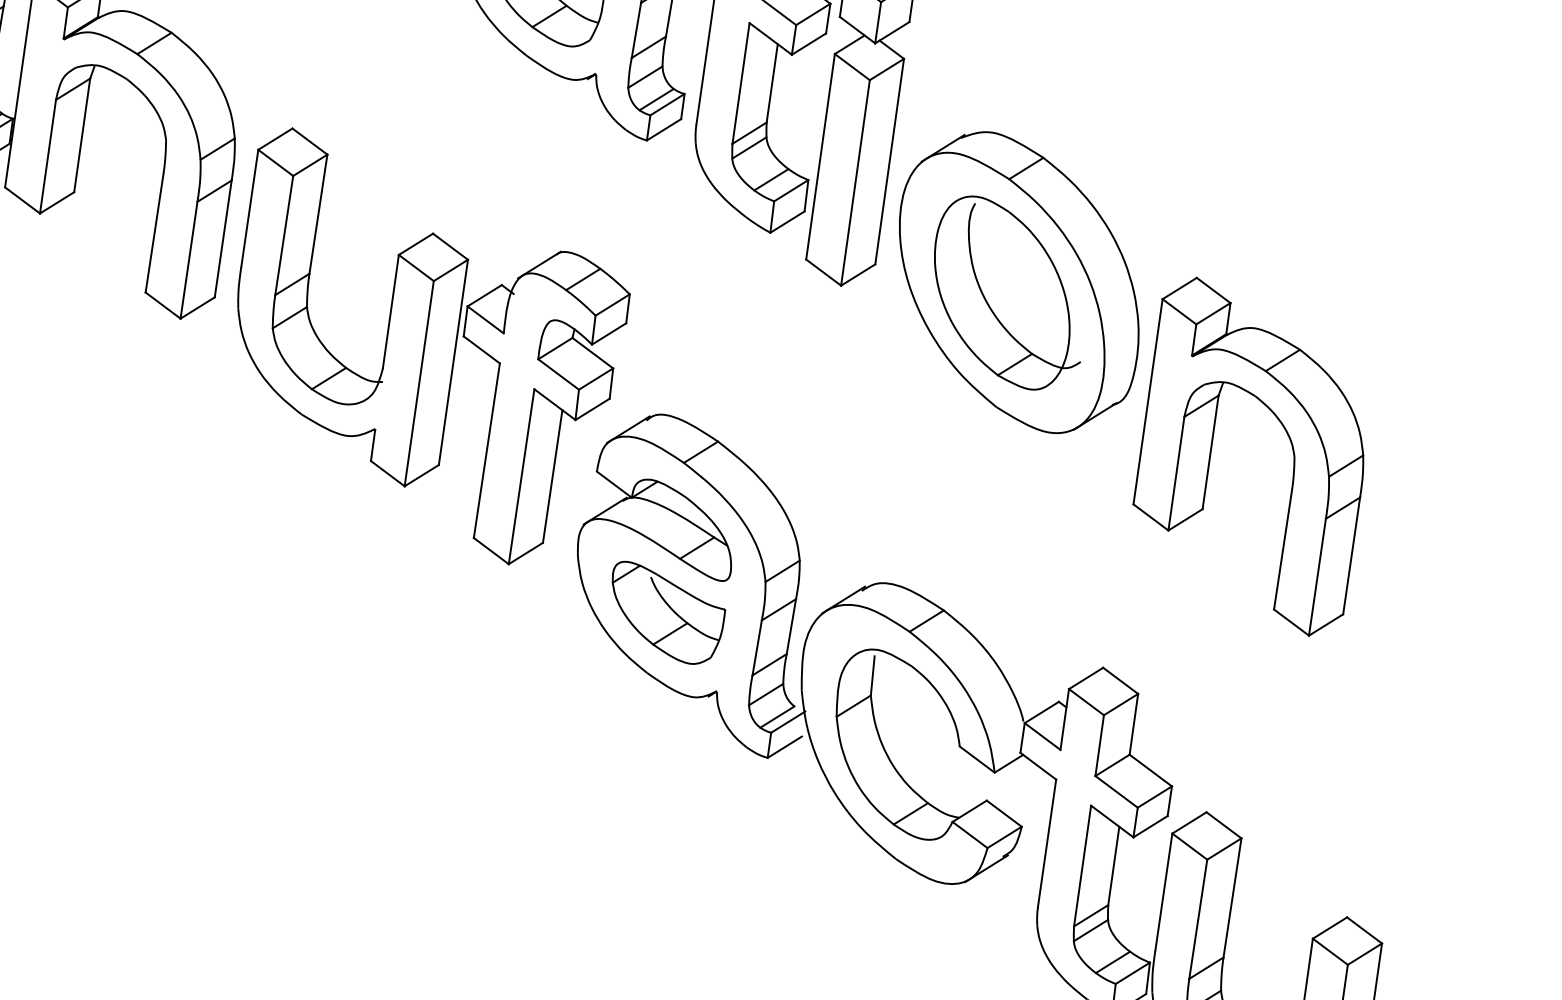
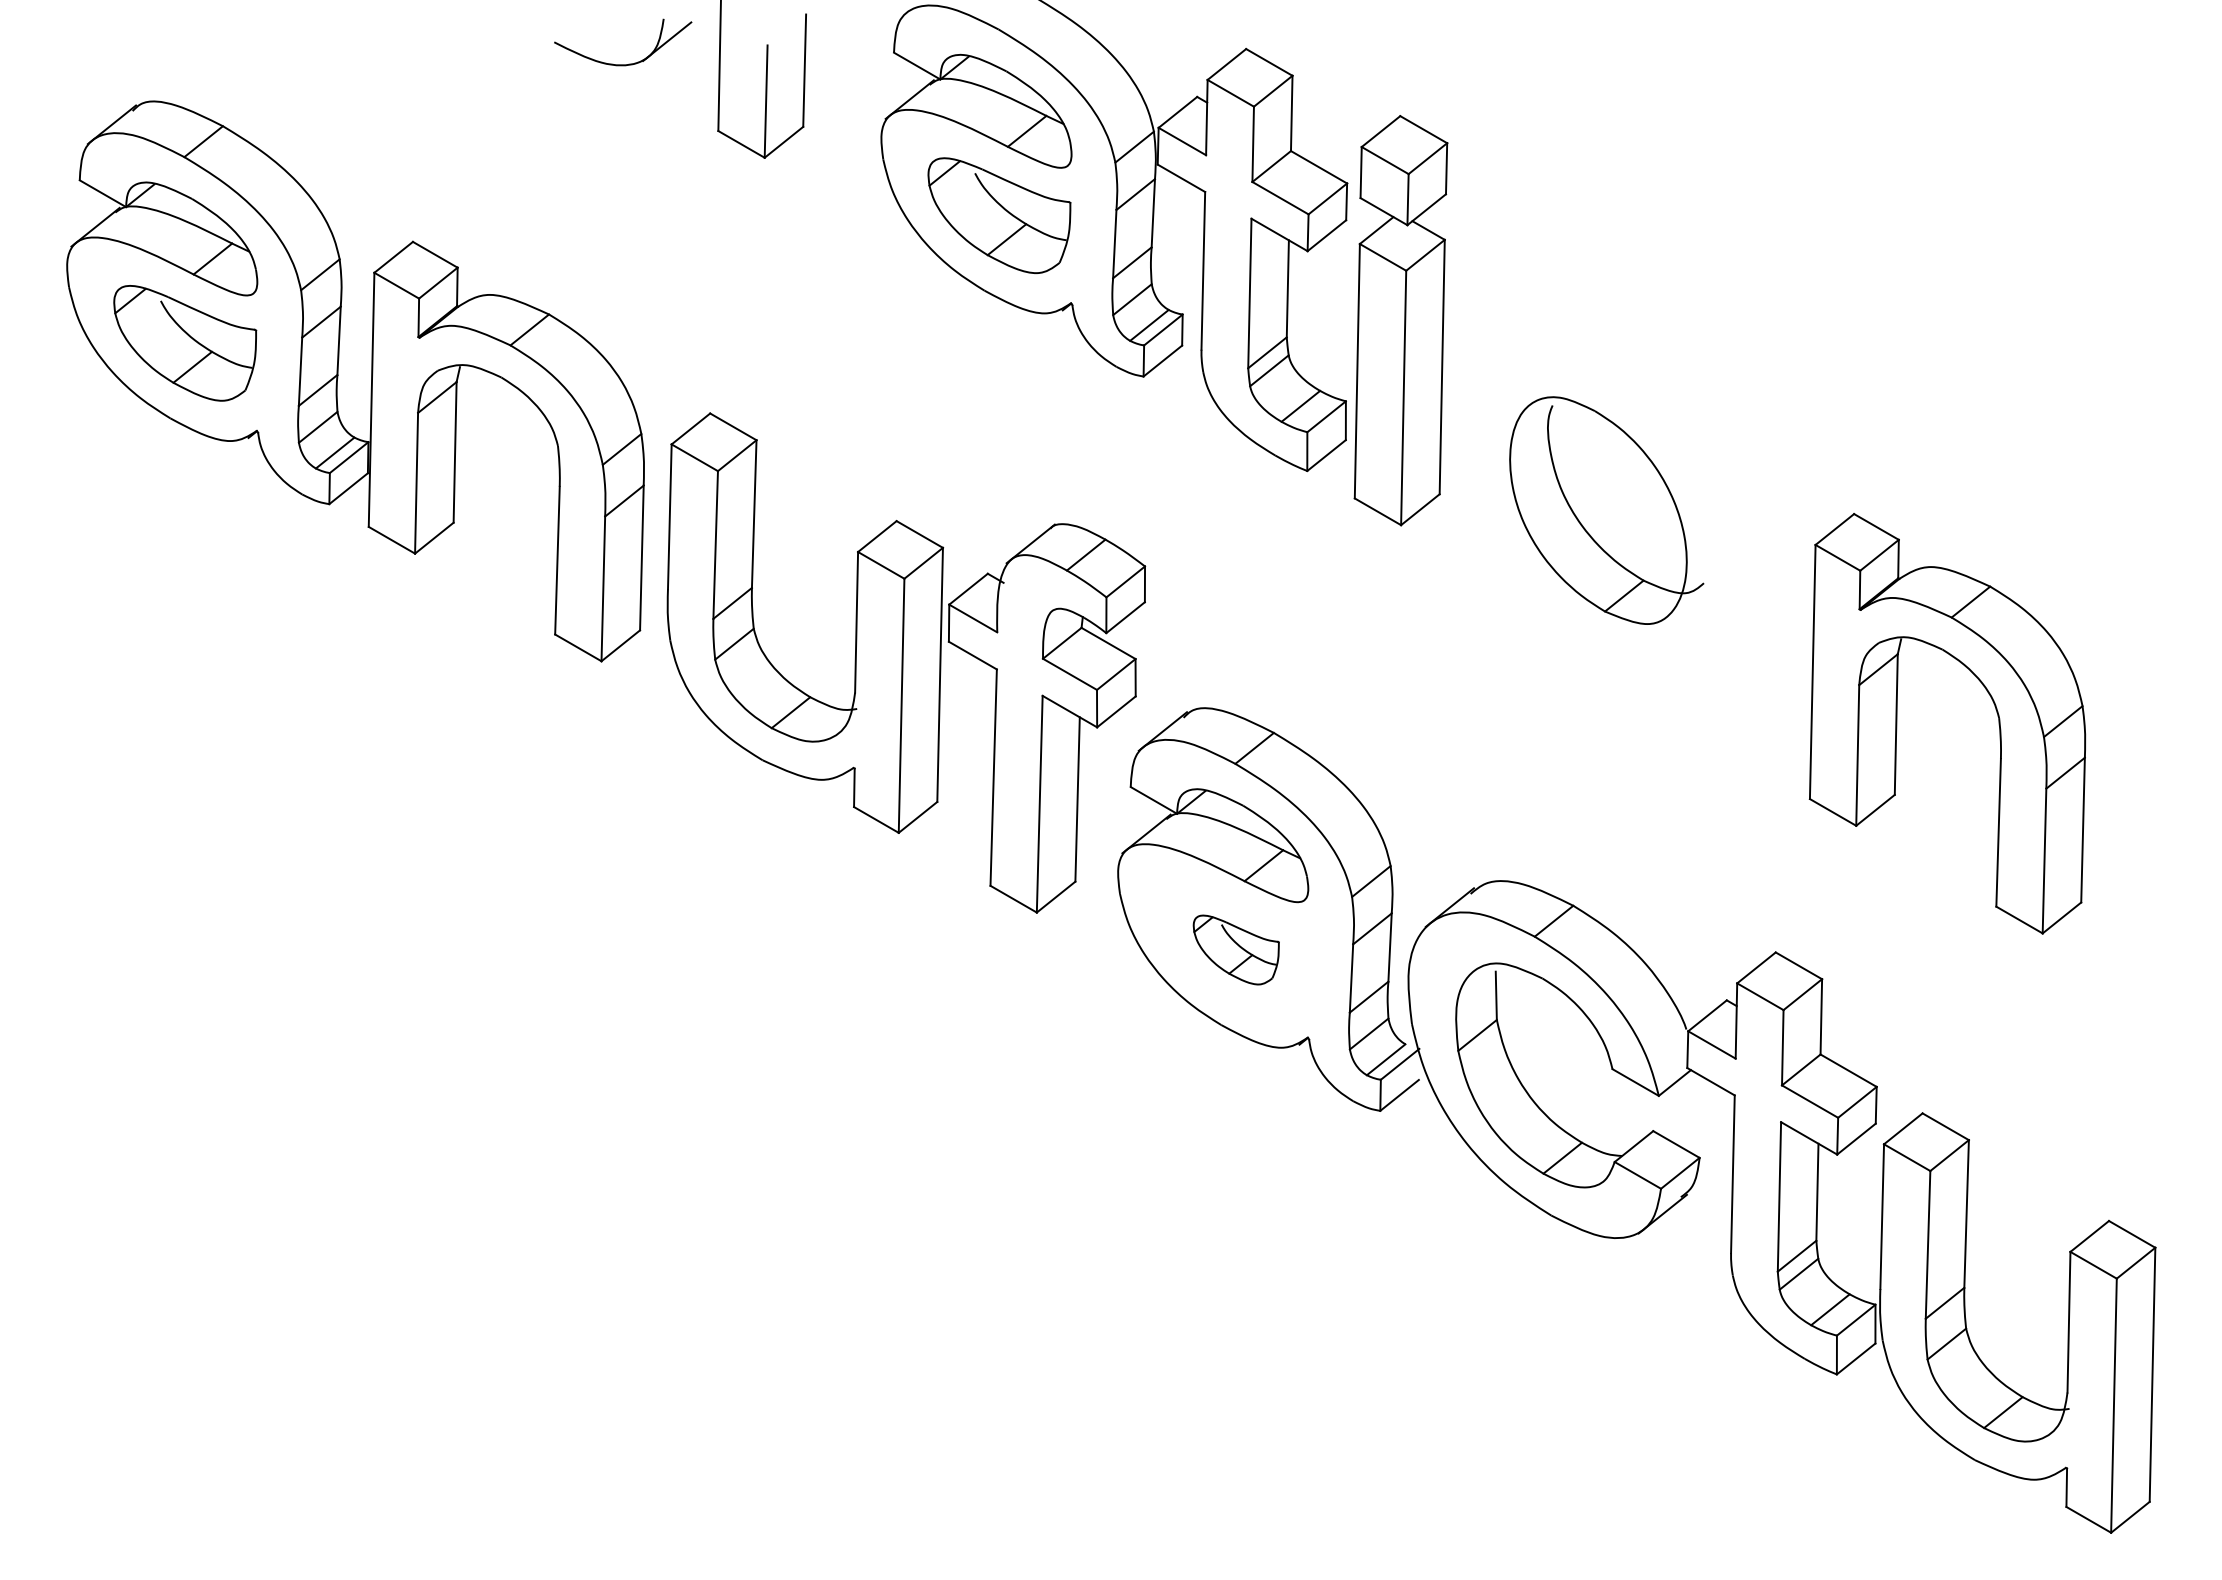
part: (1018, 282) -> (1616, 495), removed
part: (1291, 447) -> (1994, 706), moved
part: (666, 613) -> (1236, 949), size x0.6

